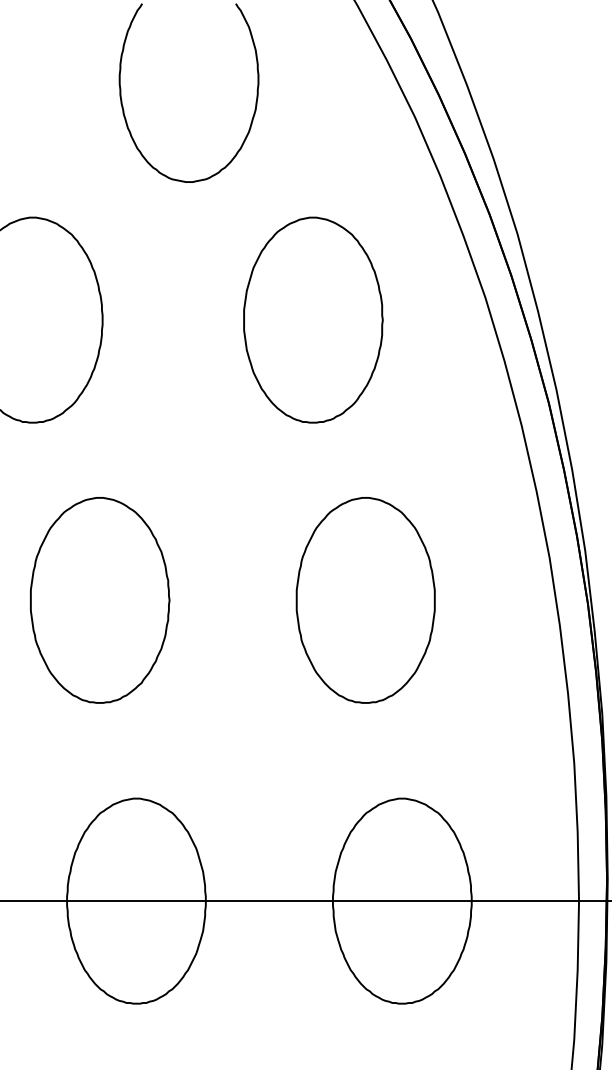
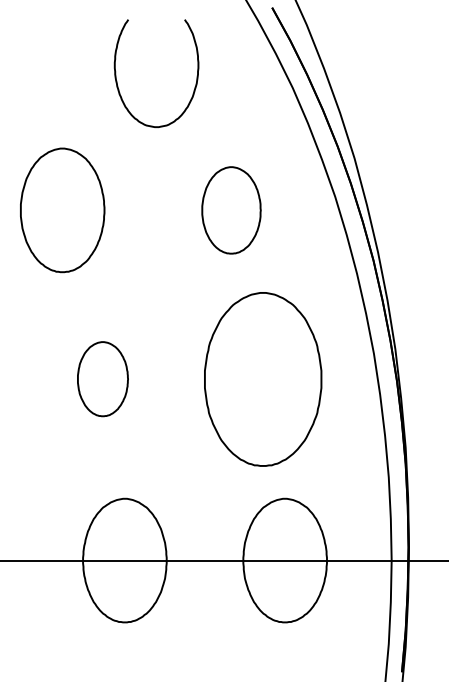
part: (313, 320) -> (231, 210), size x0.7
part: (99, 599) -> (102, 378), size x0.6
part: (364, 599) -> (262, 378), size x1.4

